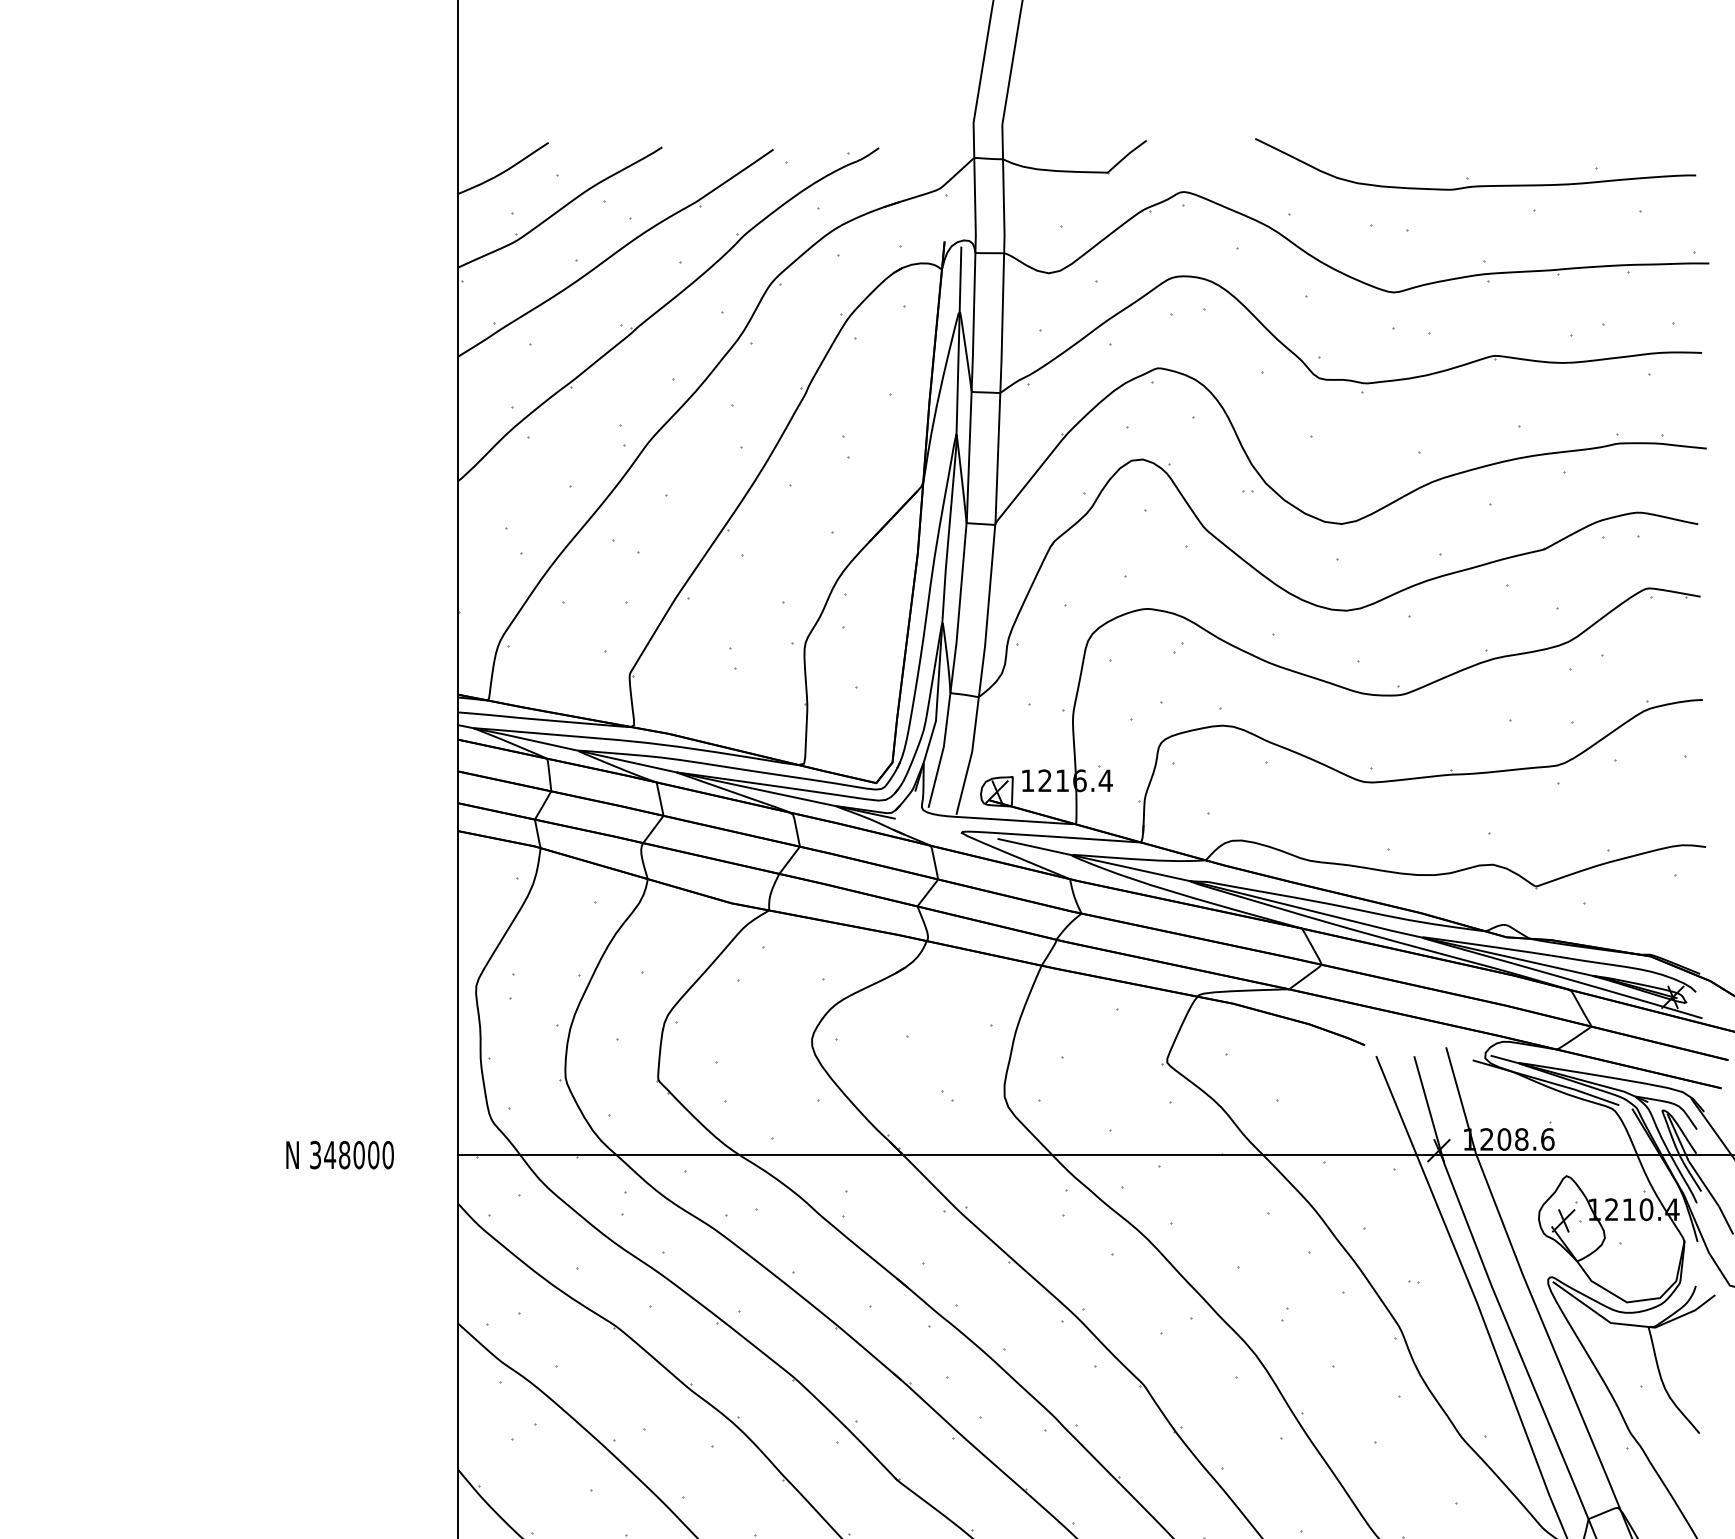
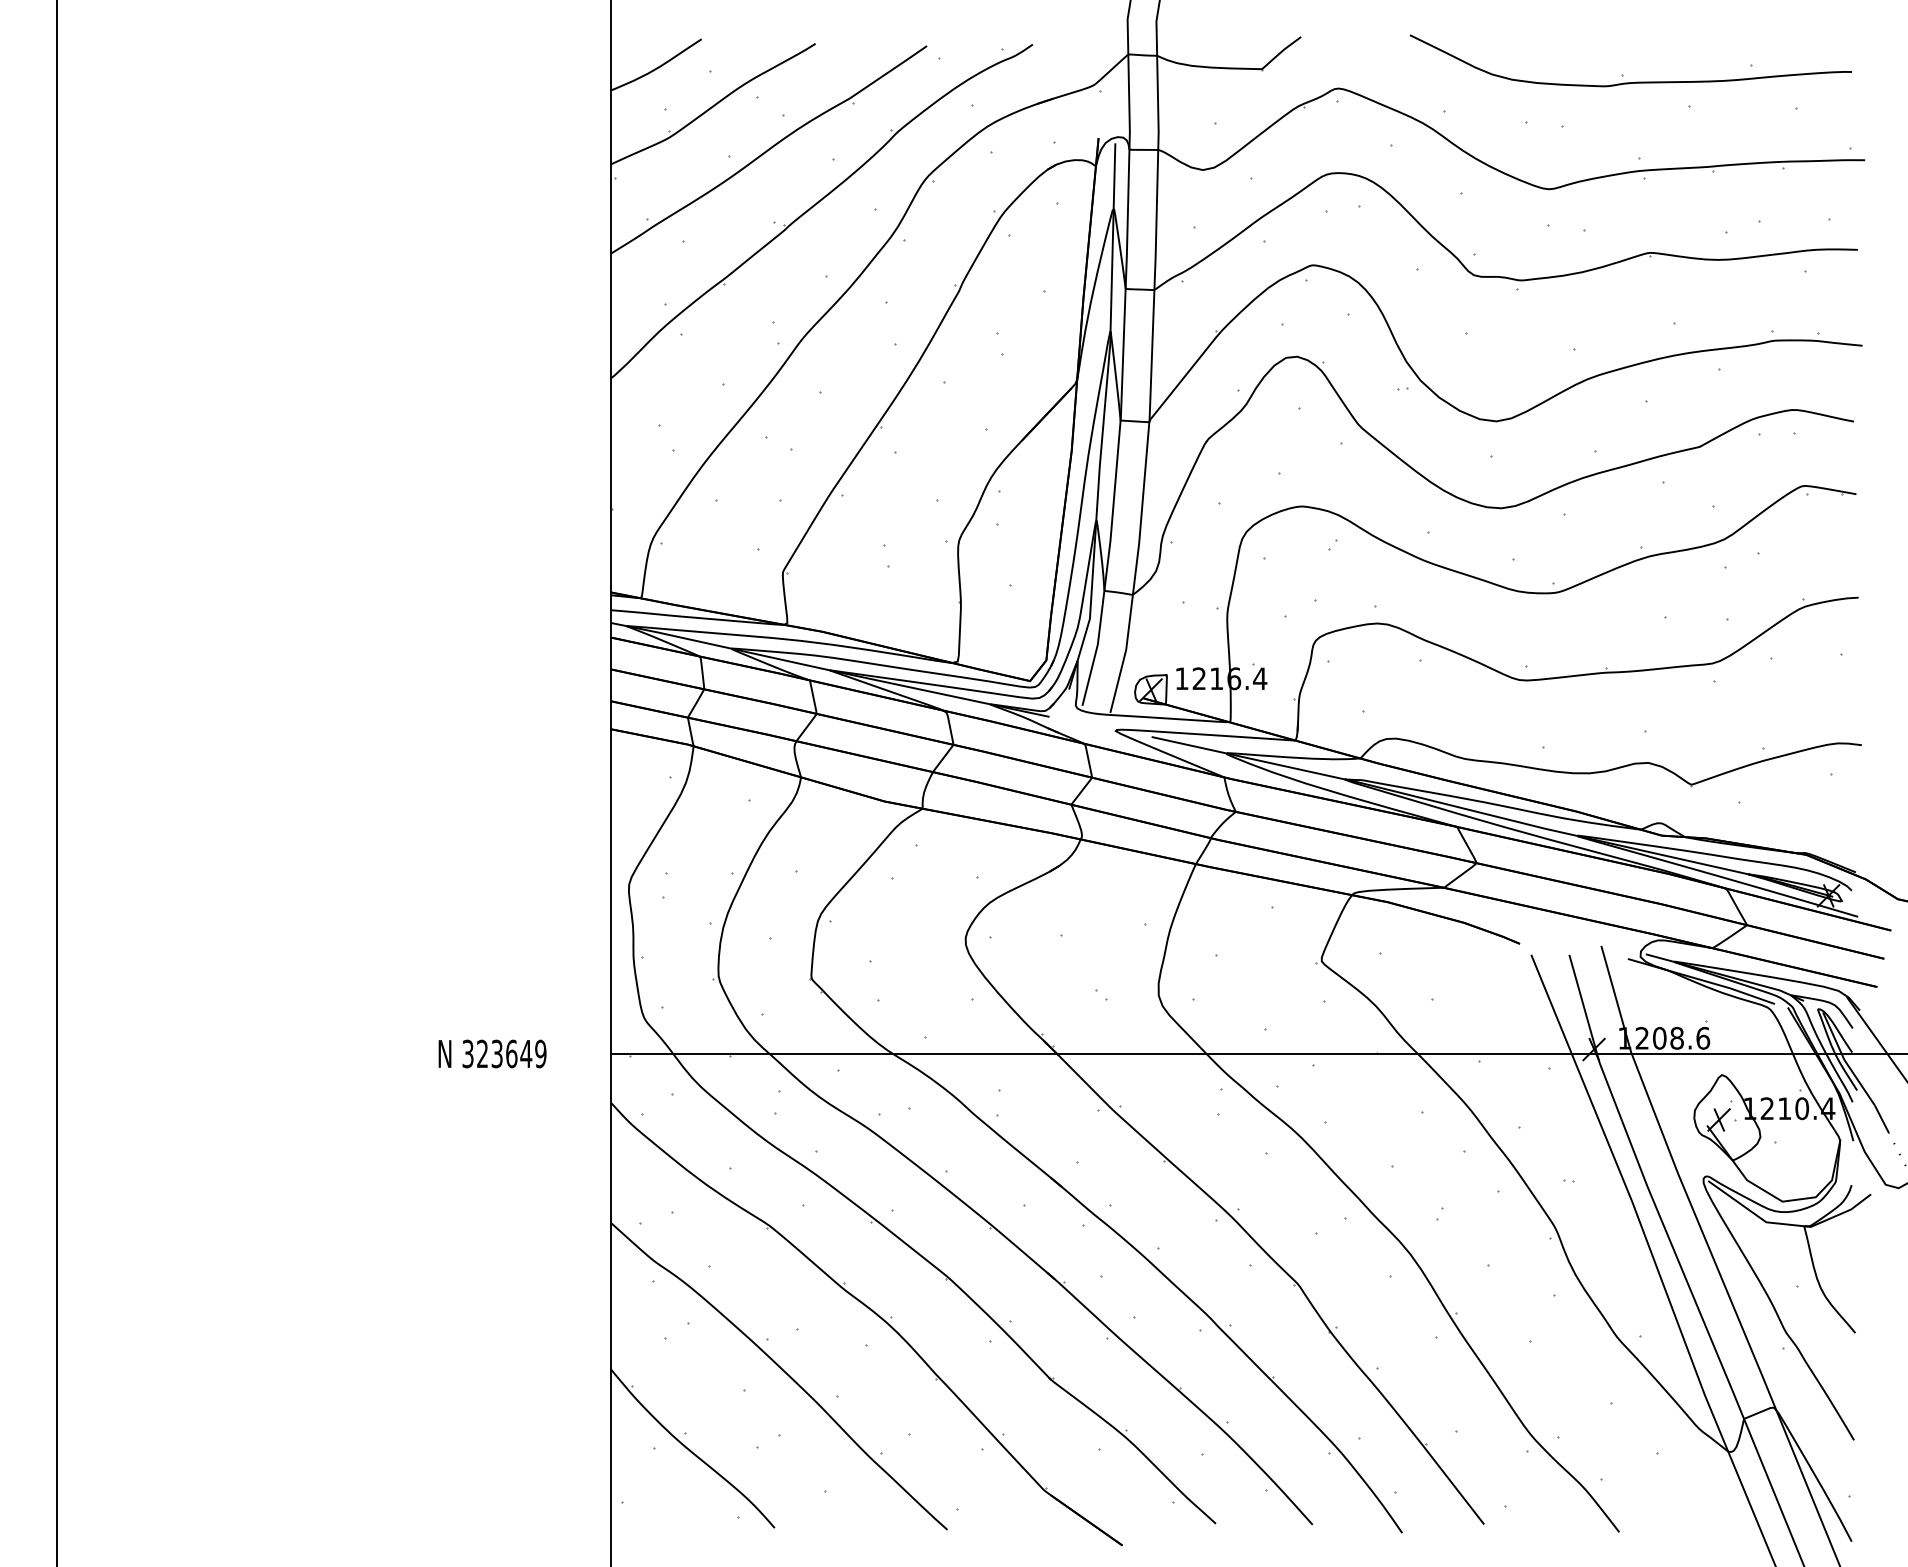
text: (358, 1154) -> (511, 1053), 348000 -> 323649

